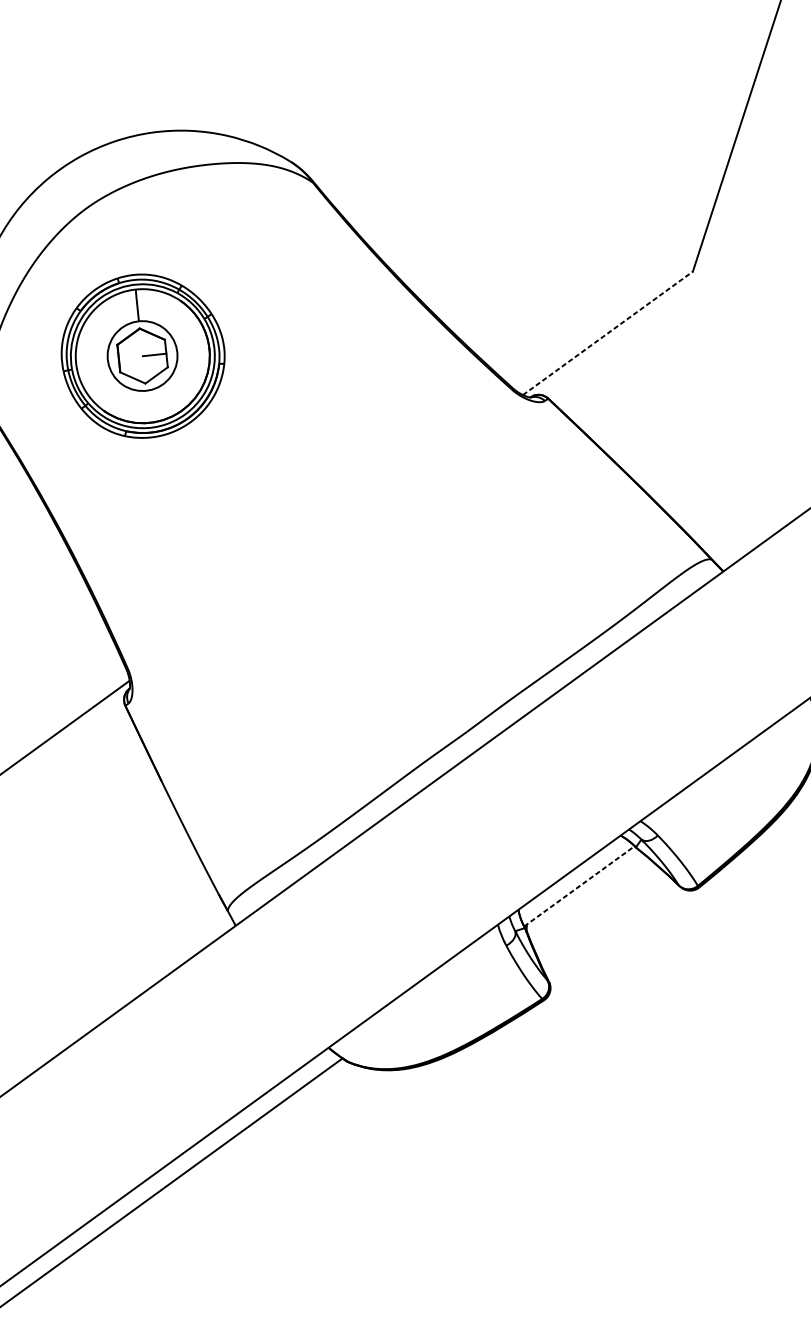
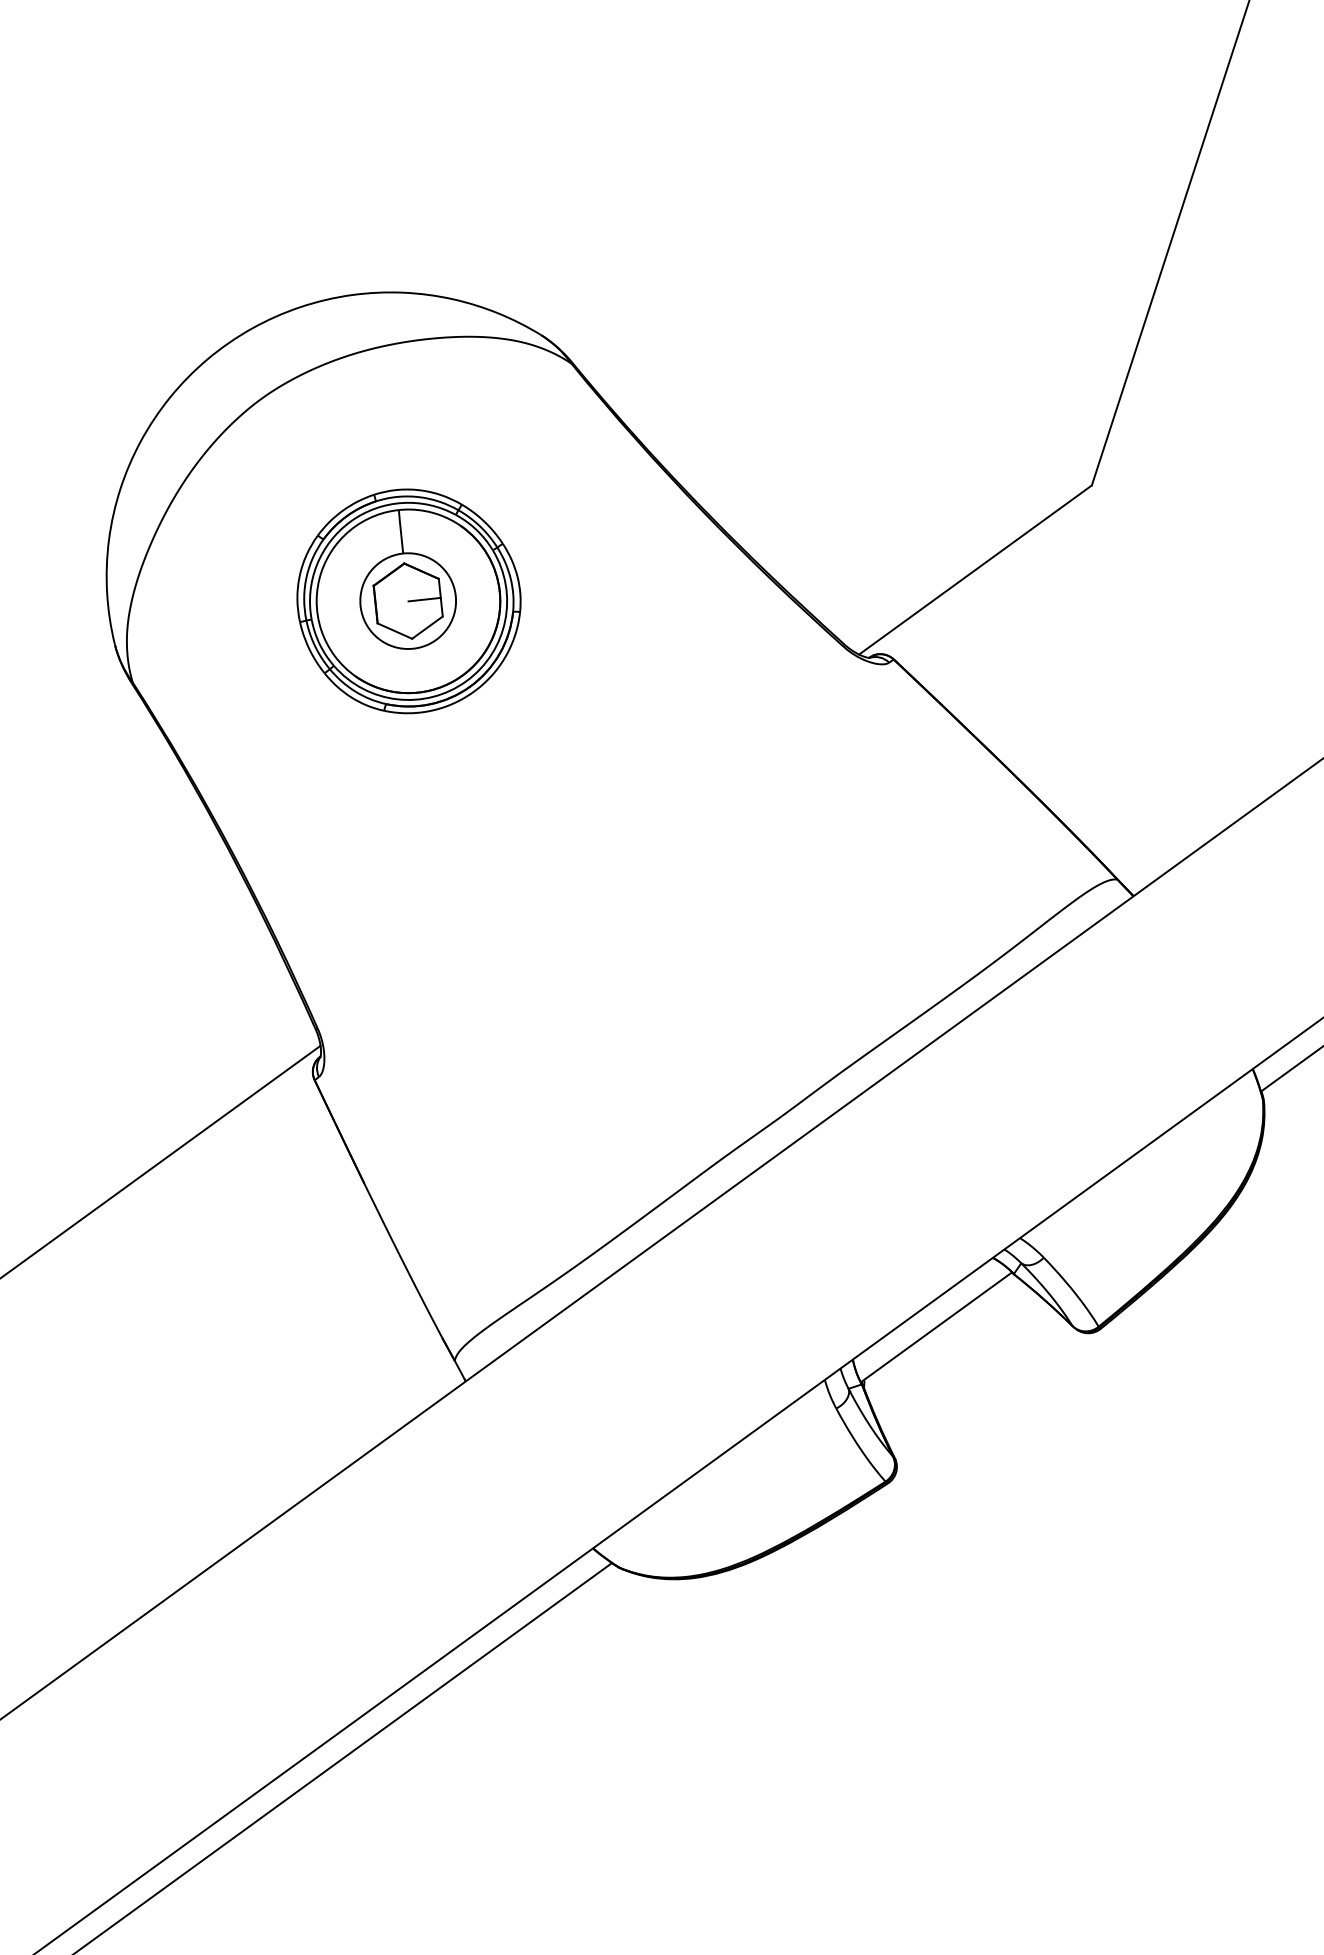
line: (607, 333) -> (975, 570), dashed -> solid
part: (142, 356) -> (408, 601), moved
line: (579, 886) -> (936, 1327), dashed -> solid

